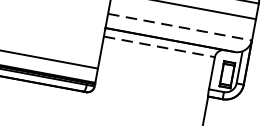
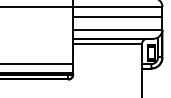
line: (179, 26) -> (117, 29), dashed -> solid
line: (159, 47) -> (107, 44), dashed -> solid

